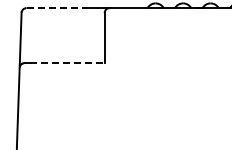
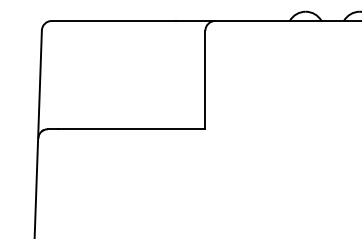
line: (58, 8) -> (114, 21), dashed -> solid
line: (67, 63) -> (132, 130), dashed -> solid

